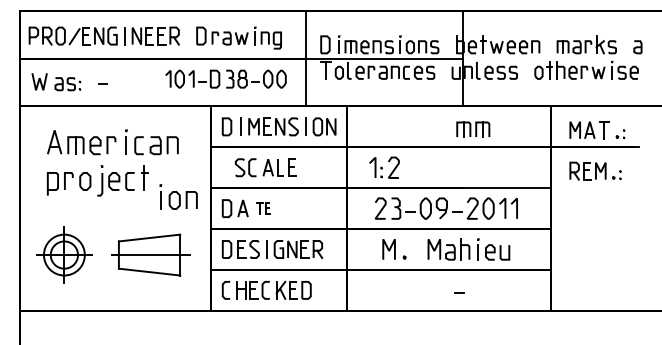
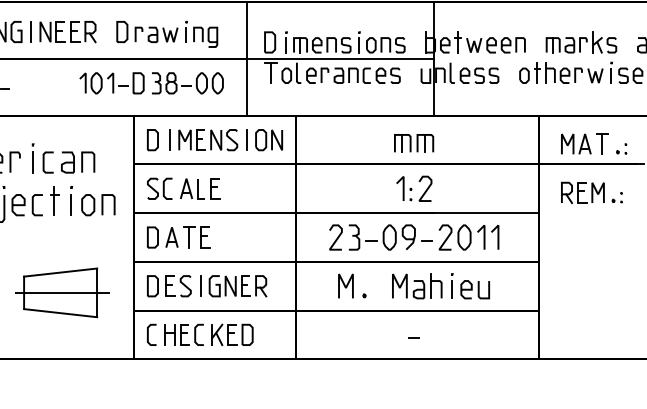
part: (473, 129) -> (414, 143), moved
part: (265, 167) -> (183, 188), moved
part: (384, 167) -> (414, 188), moved
part: (178, 196) -> (92, 200), moved
part: (263, 208) -> (196, 237), size x1.67
line: (459, 292) -> (414, 337), moved

